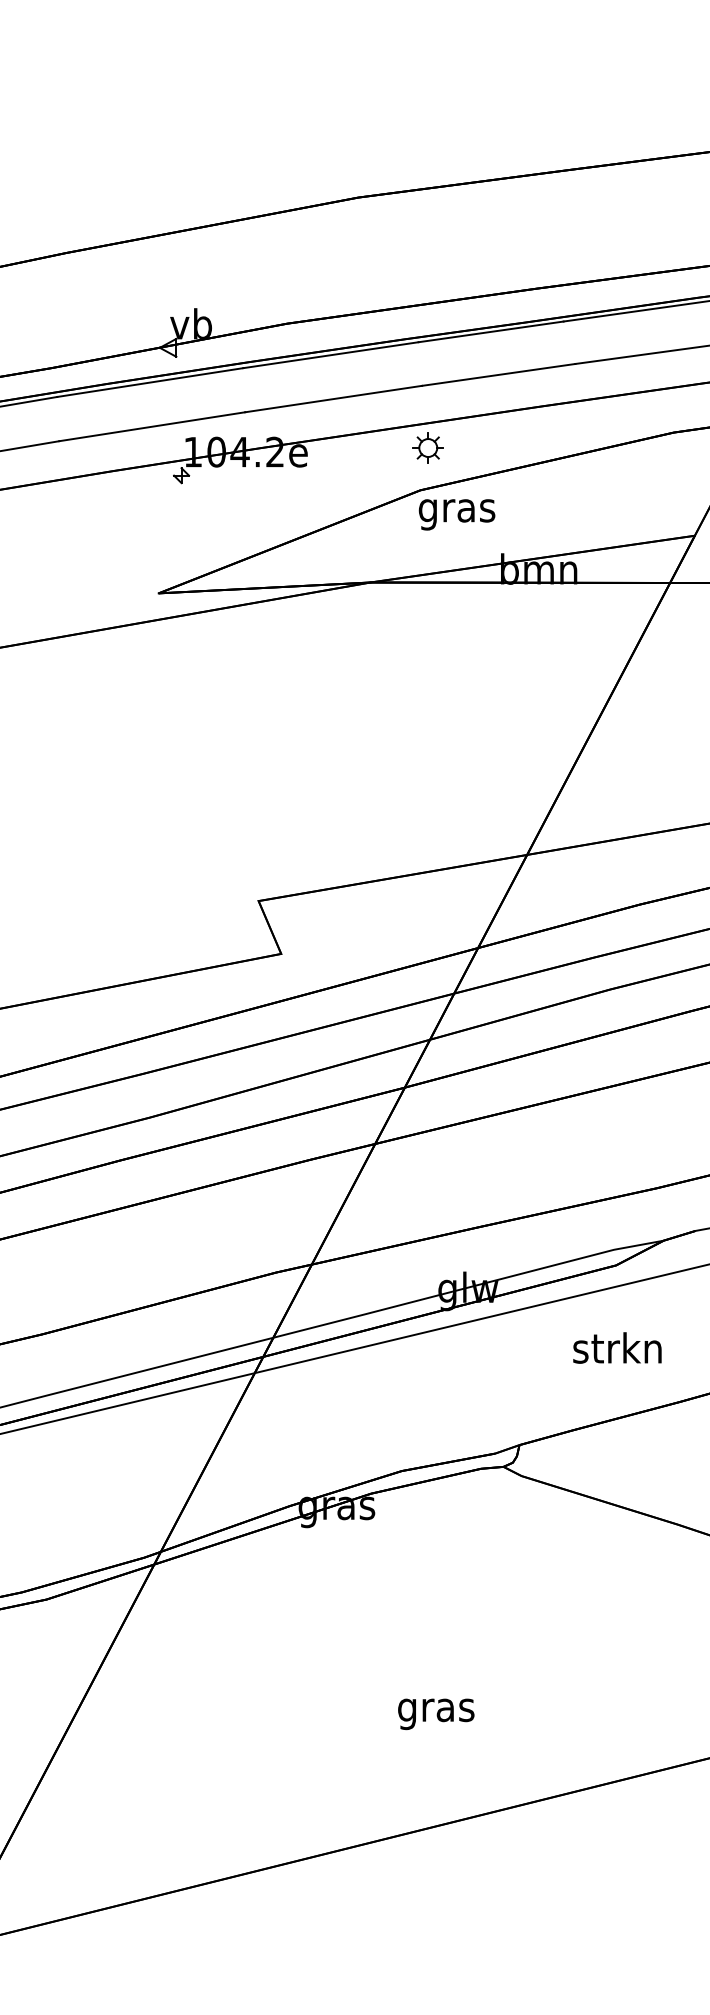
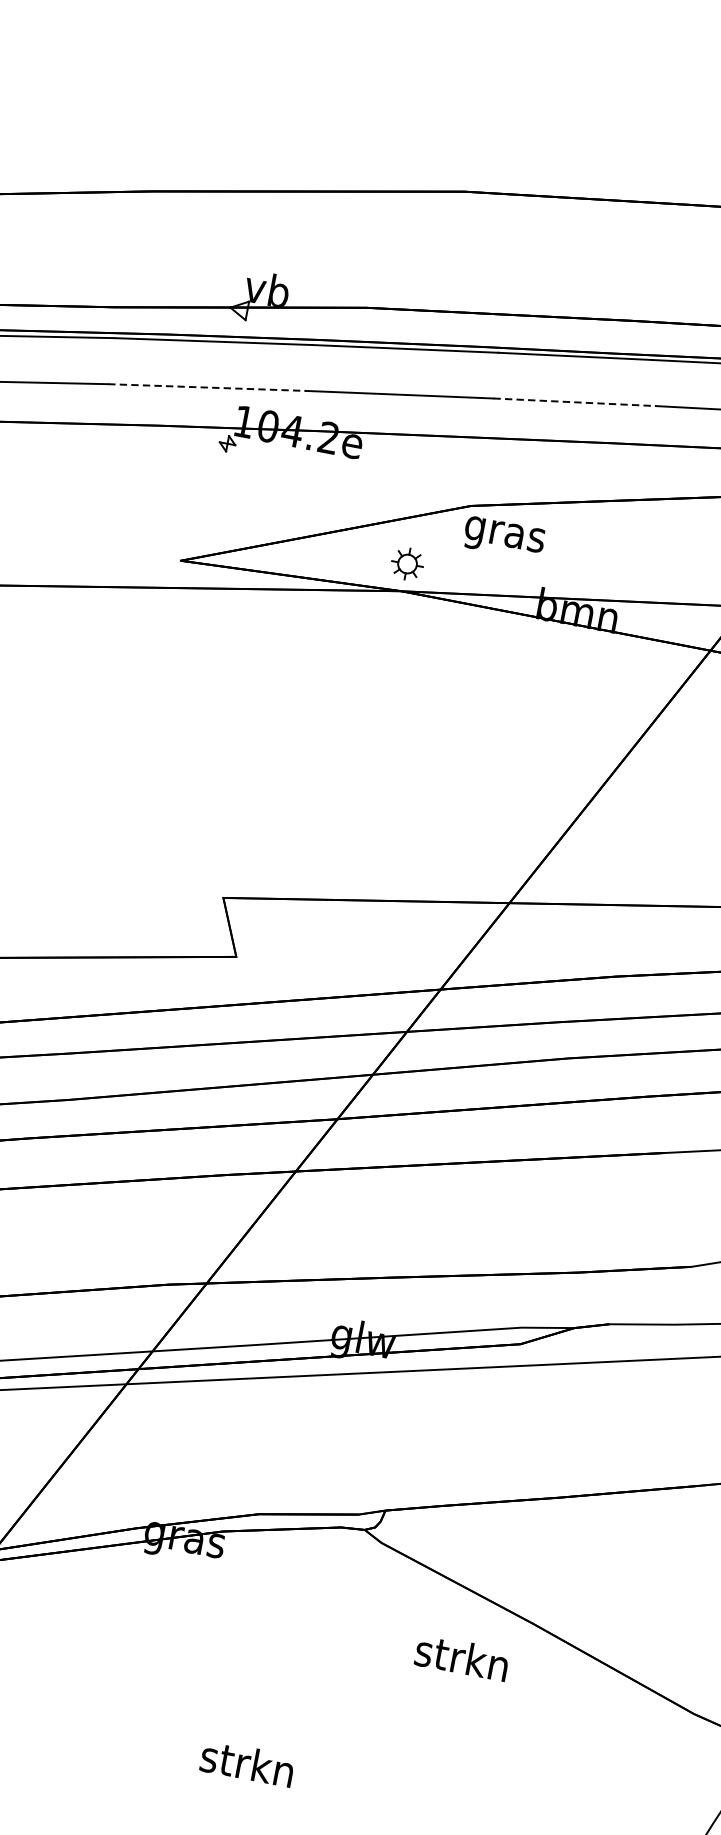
line: (499, 374) -> (575, 402), solid -> dashed
line: (152, 426) -> (207, 387), solid -> dashed
part: (427, 447) -> (406, 563), moved
text: (617, 1347) -> (462, 1657), moved
text: (435, 1710) -> (246, 1767), gras -> strkn

